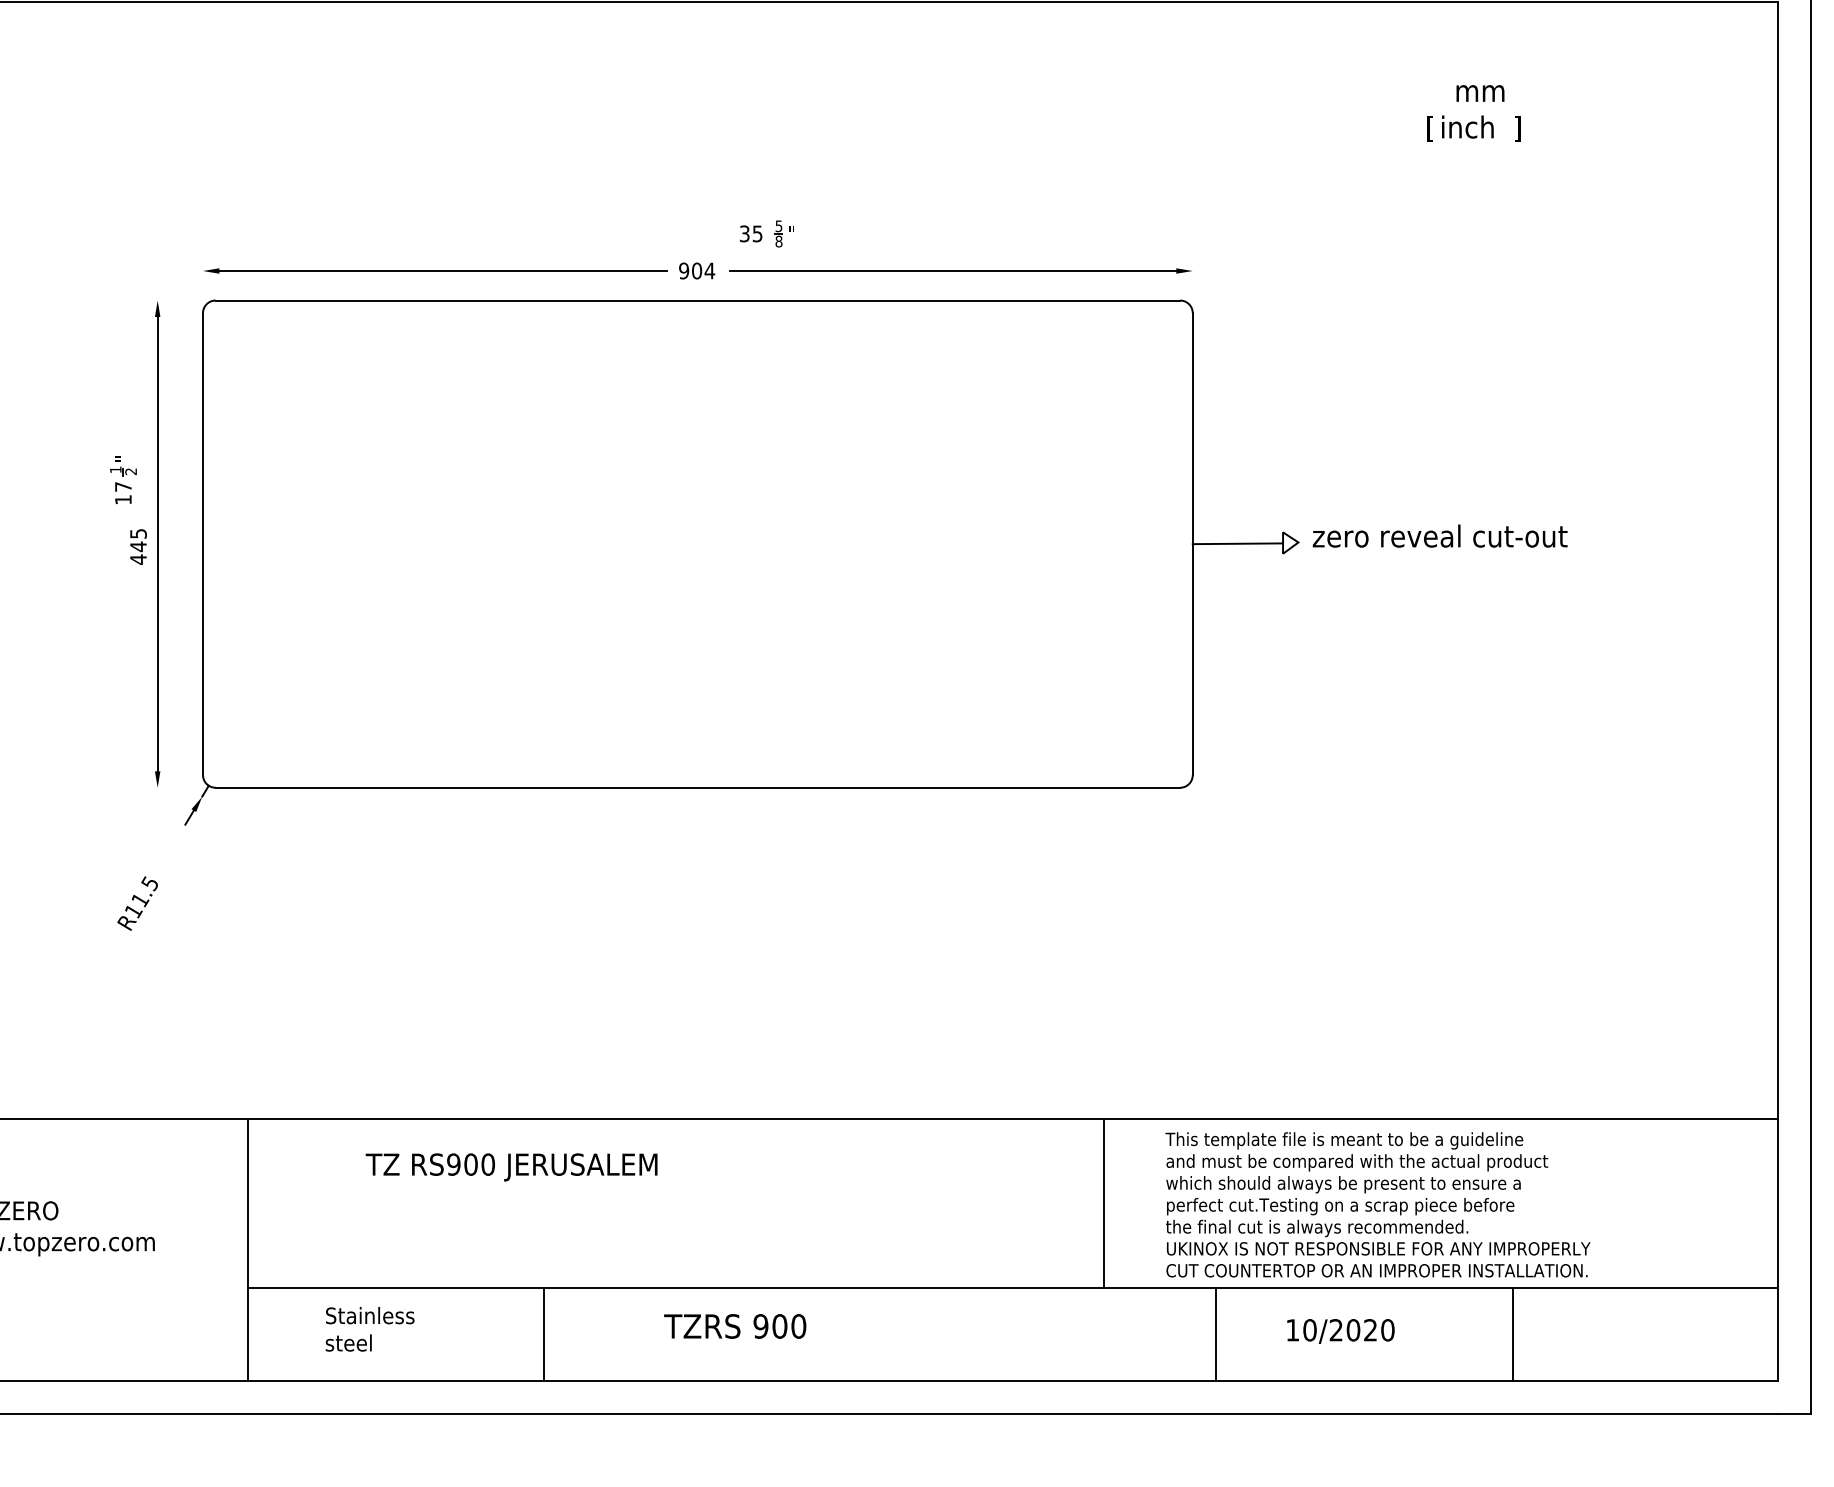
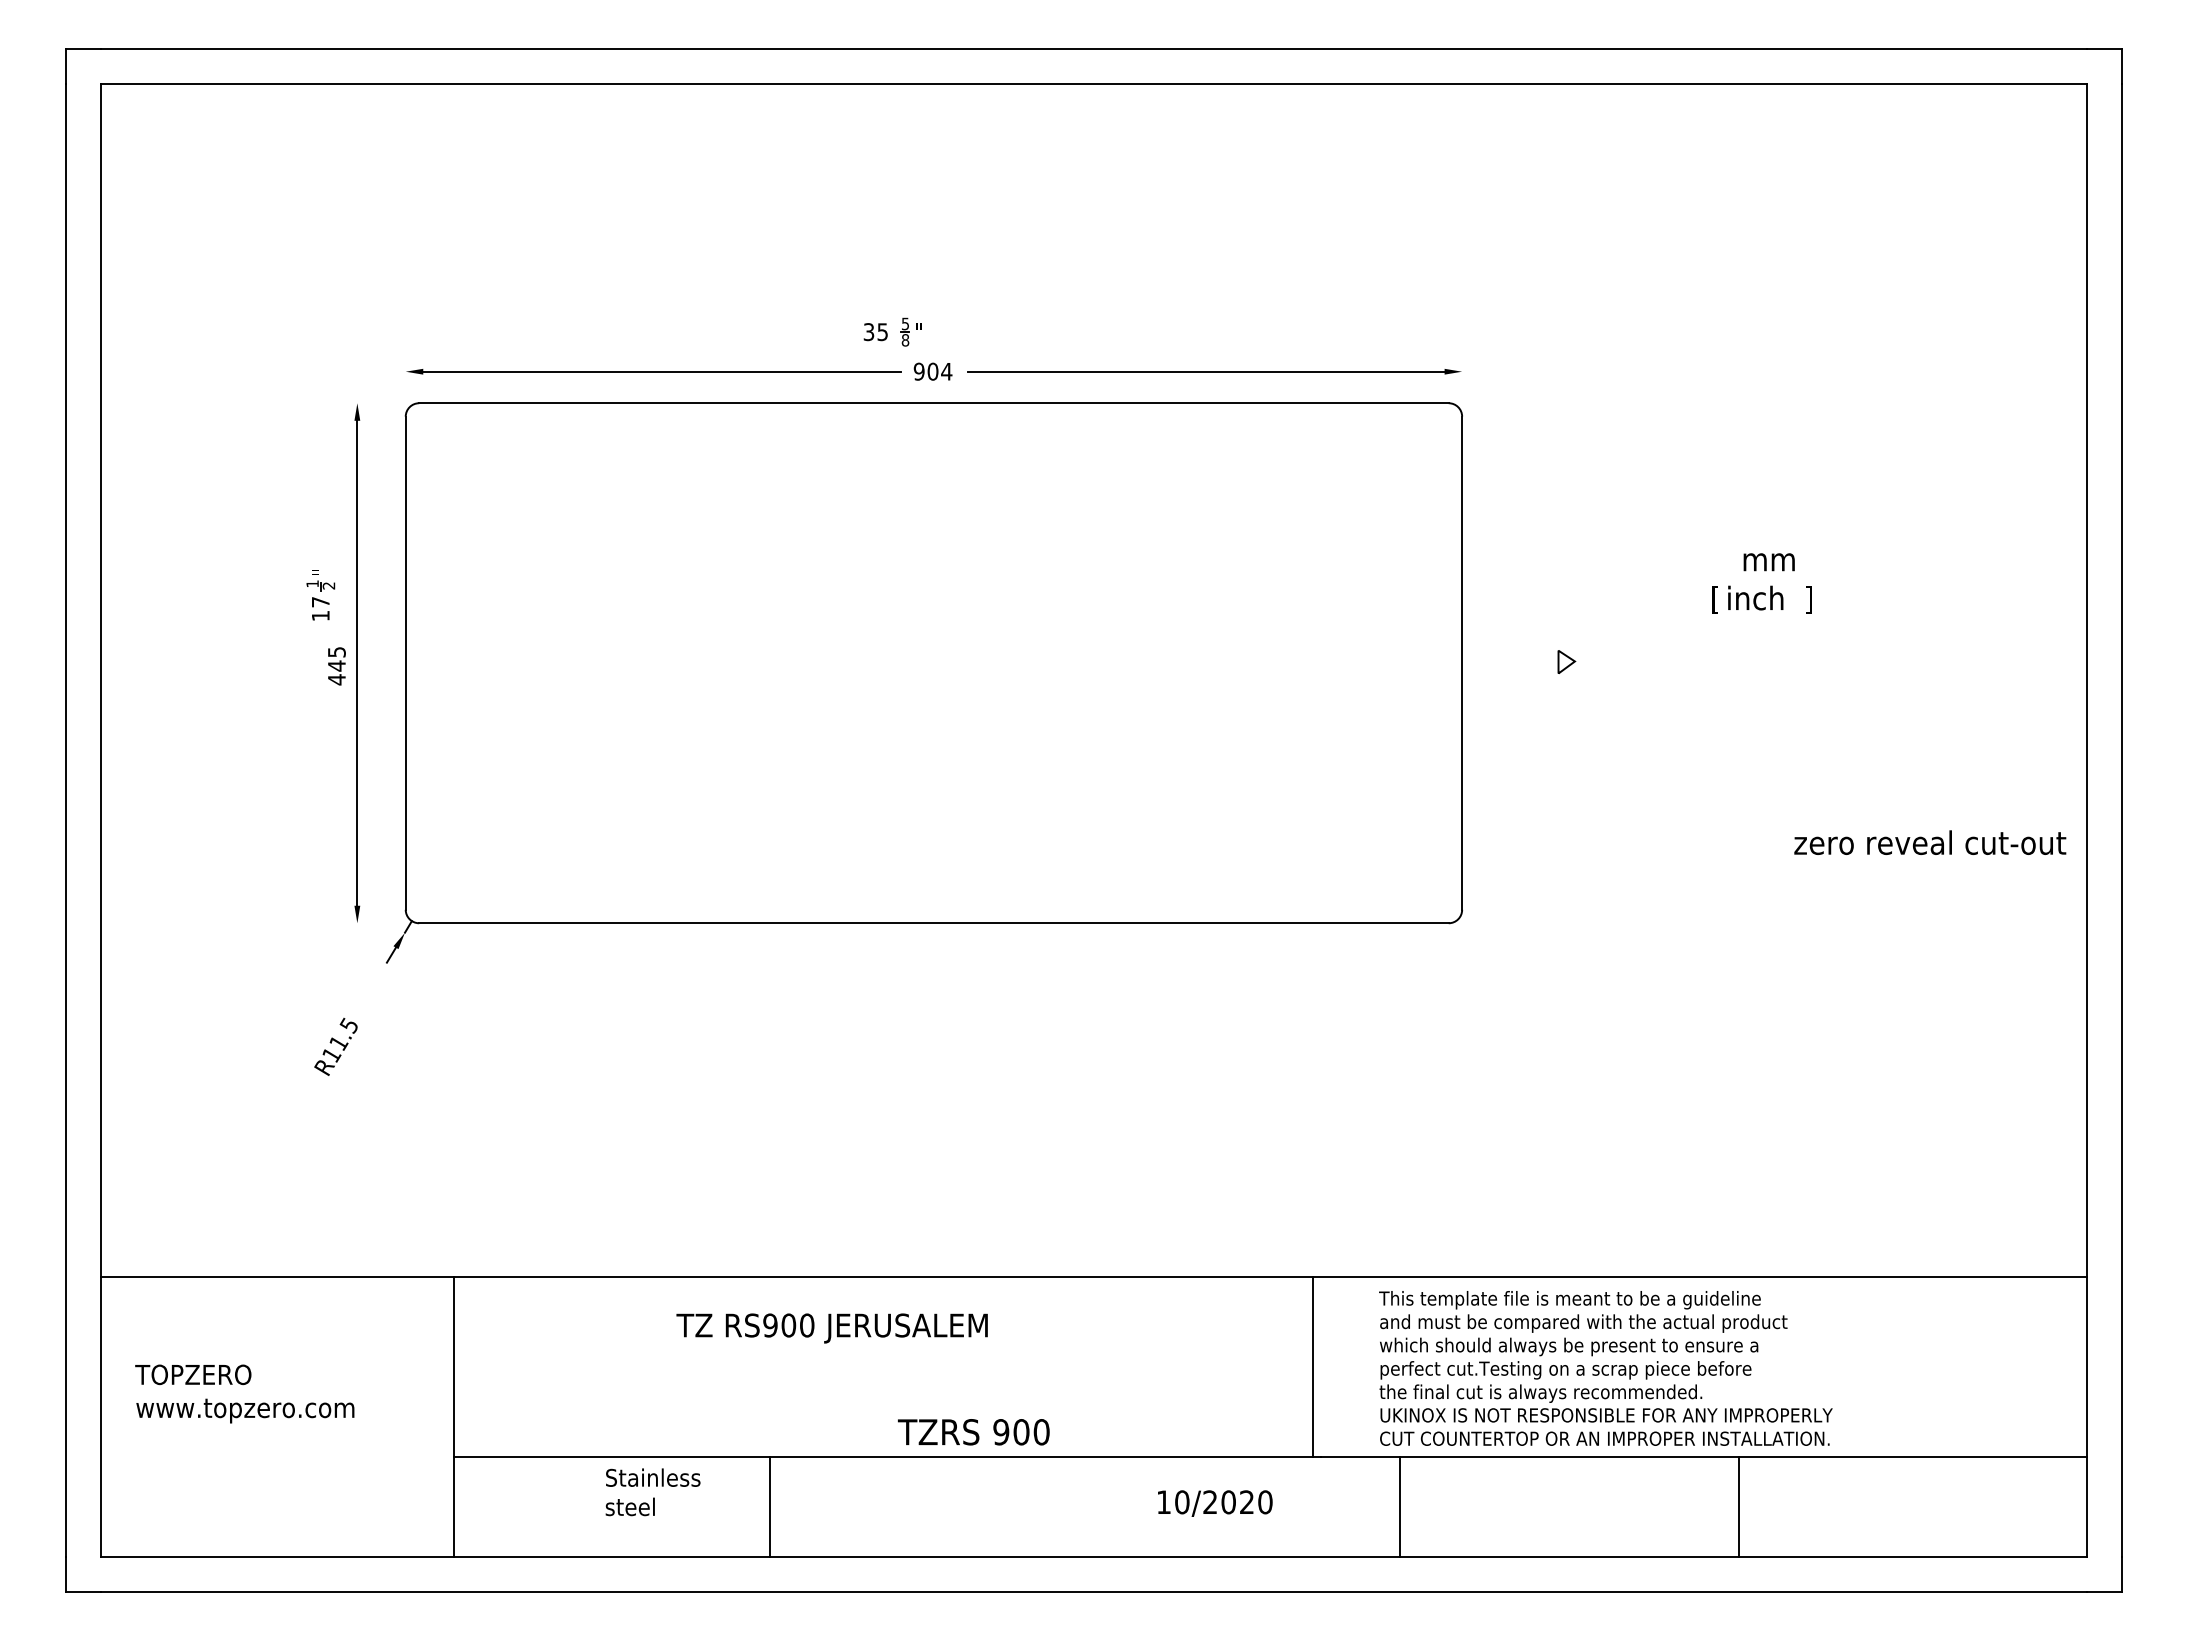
text: (1473, 113) -> (1761, 583), moved
part: (766, 233) -> (892, 331), moved
text: (1440, 535) -> (1930, 842), moved
line: (1238, 543) -> (1510, 662), removed
text: (511, 1167) -> (831, 1328), moved
line: (1104, 1203) -> (1312, 1366), moved
text: (1377, 1204) -> (1605, 1368), moved
text: (734, 1326) -> (973, 1432), moved
text: (369, 1329) -> (652, 1492), moved
text: (1341, 1331) -> (1215, 1503), moved
line: (1216, 1334) -> (1400, 1506), moved
line: (1512, 1334) -> (1738, 1506), moved

